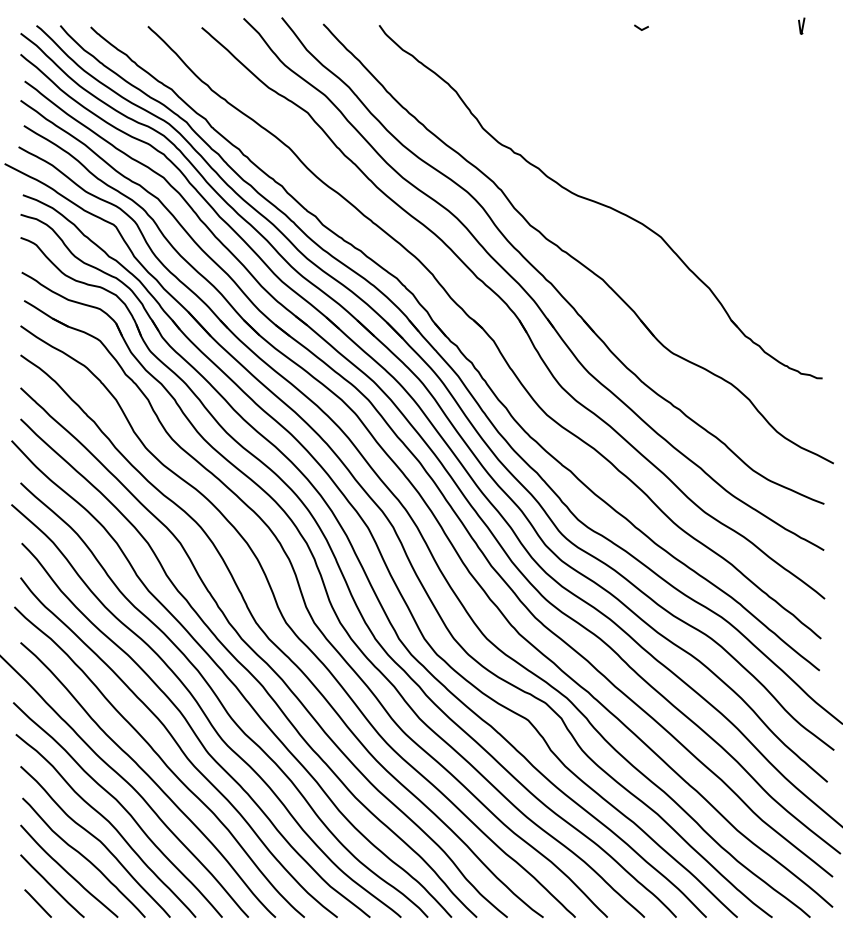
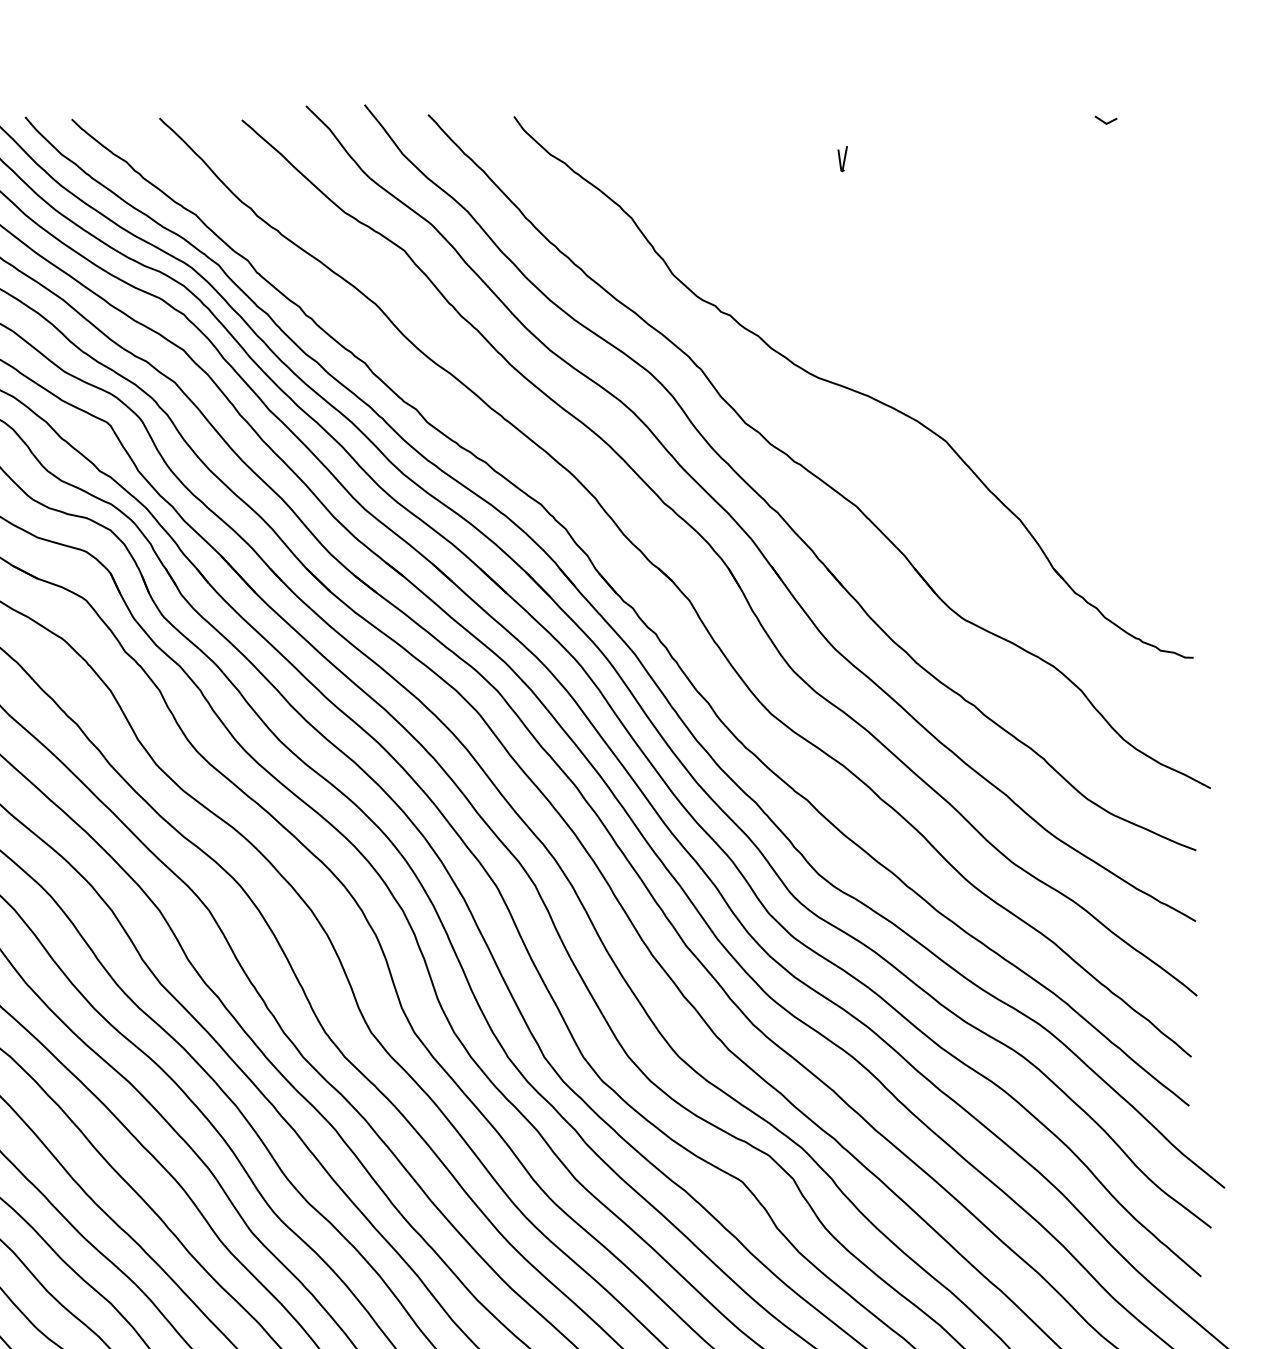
curve: (800, 25) -> (840, 158), moved
line: (641, 28) -> (1106, 121), moved

